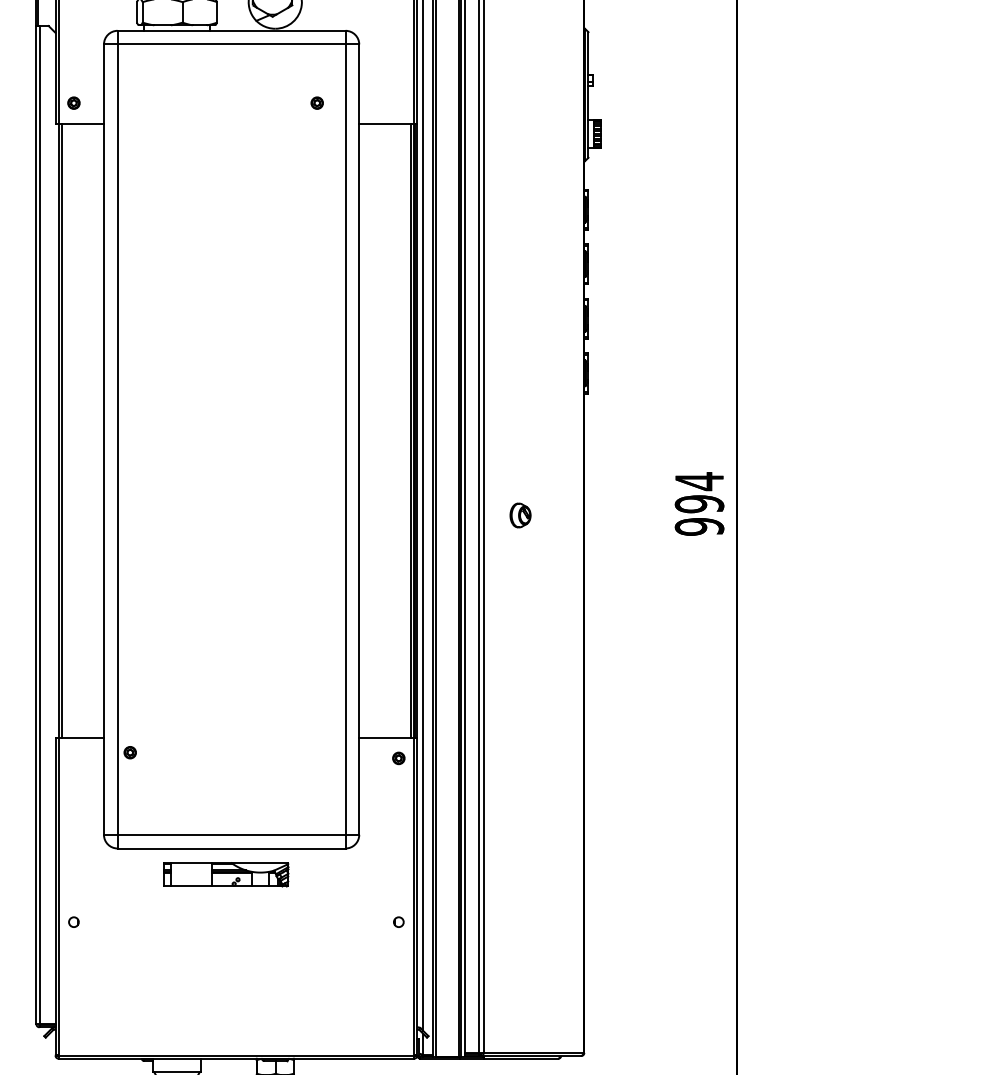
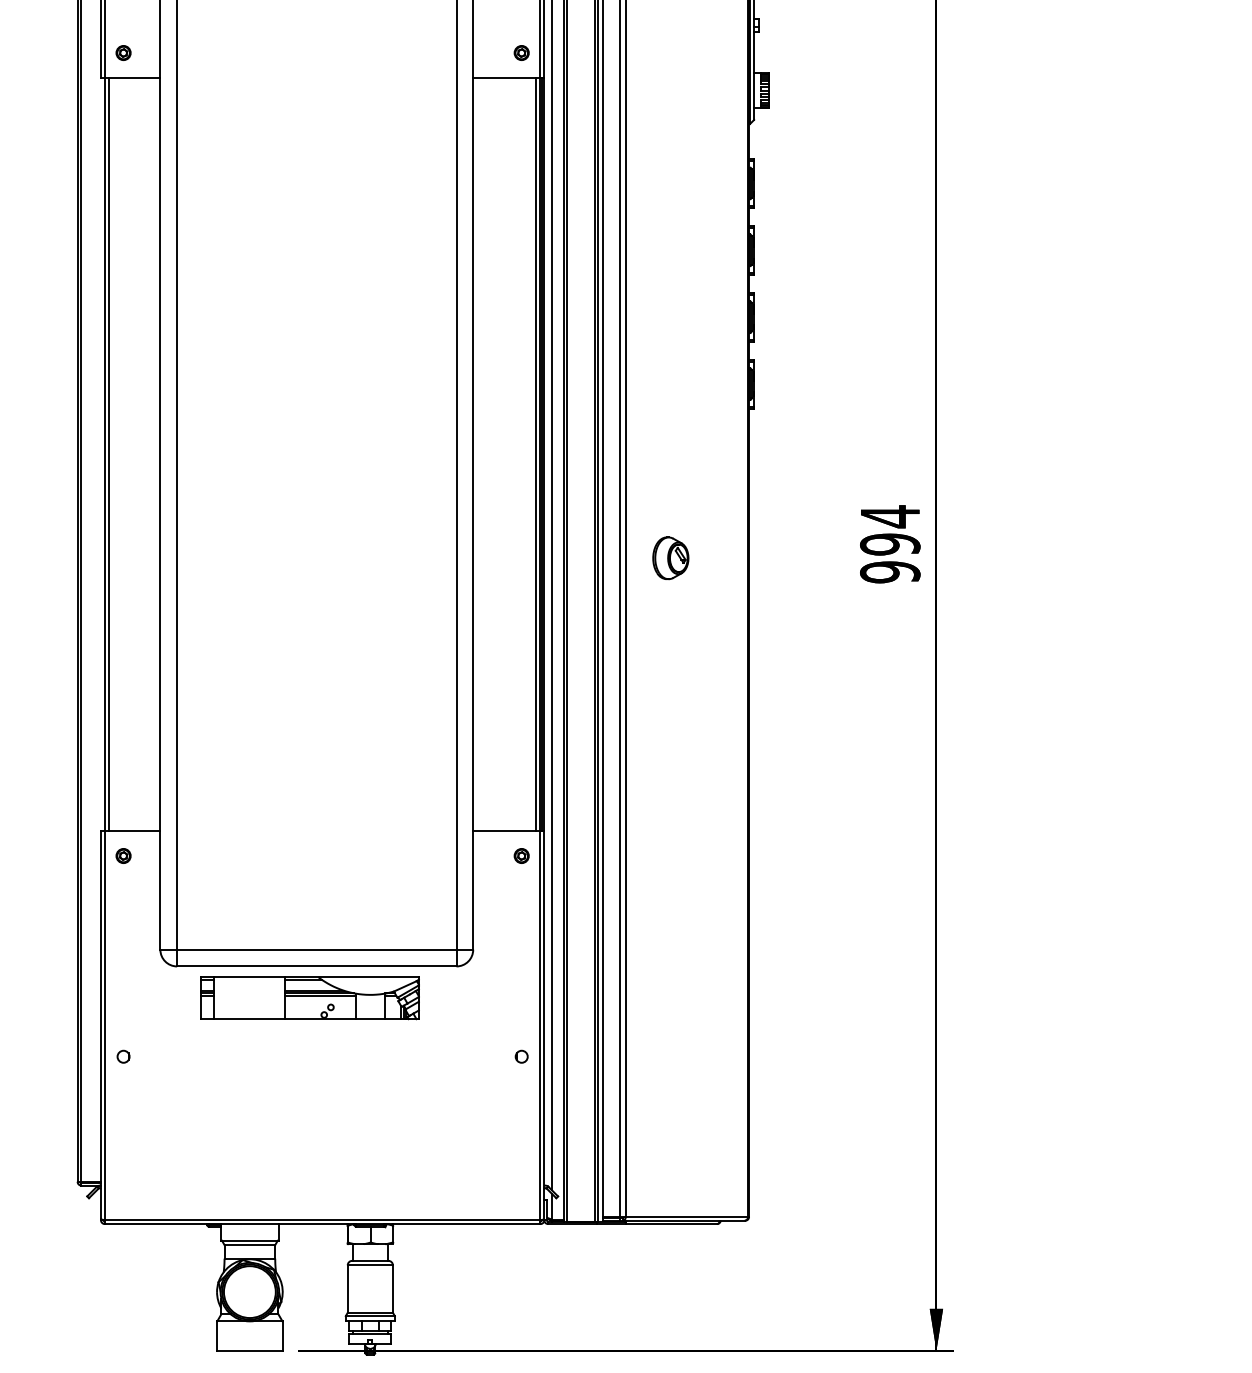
part: (317, 102) -> (521, 52), moved
part: (520, 515) -> (670, 558), size x1.43
part: (130, 752) -> (123, 855), moved
part: (225, 874) -> (309, 998), size x1.43

